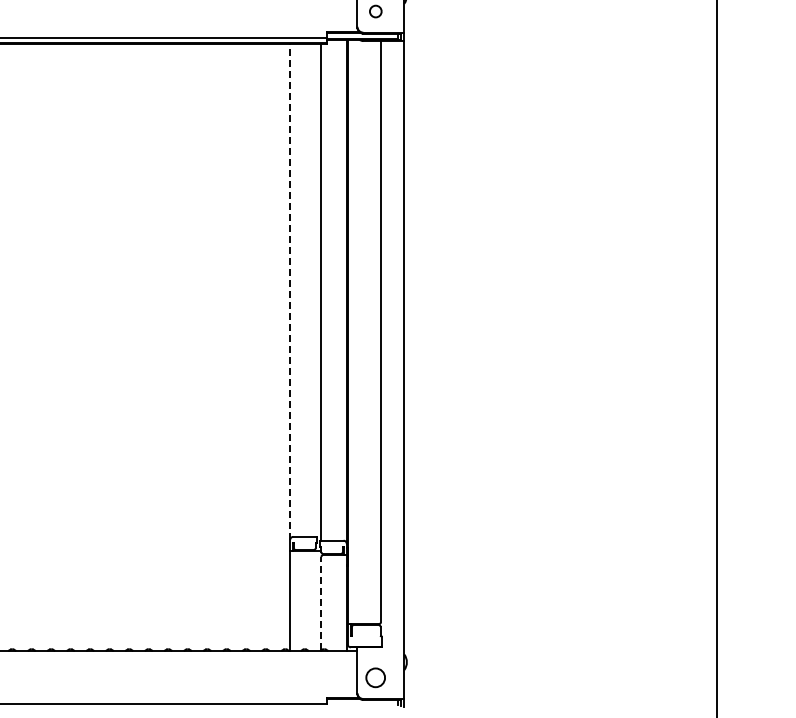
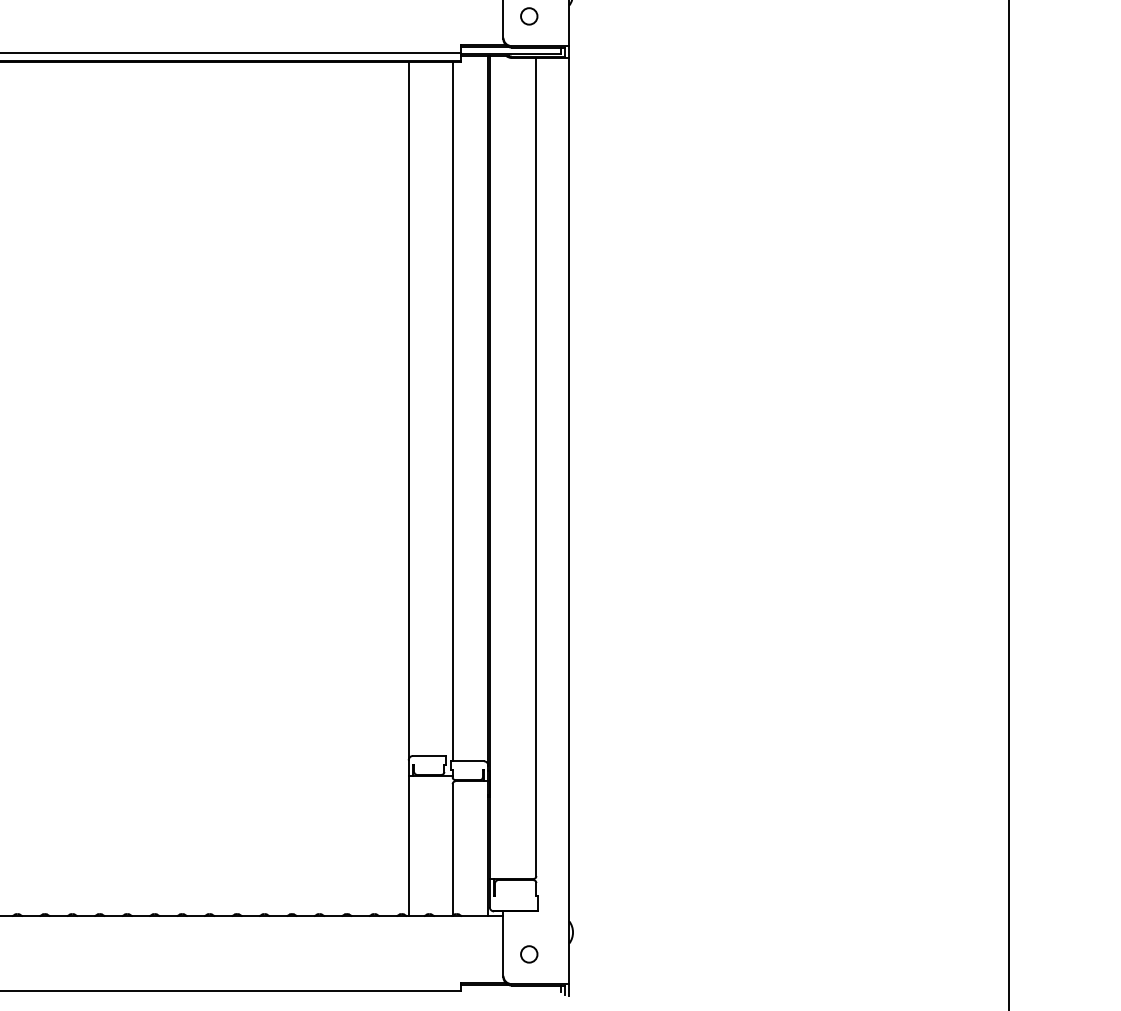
line: (290, 292) -> (409, 411), dashed -> solid
line: (321, 603) -> (452, 849), dashed -> solid
circle: (375, 677) -> (528, 953), size x0.62

